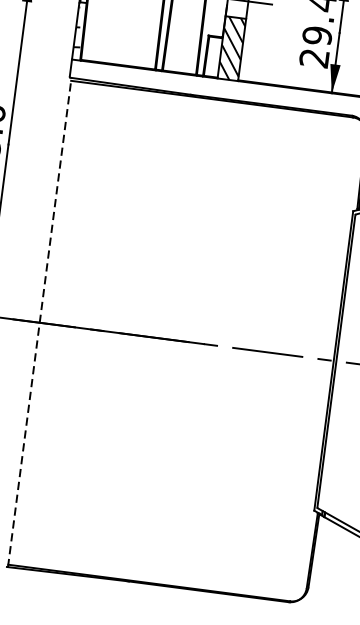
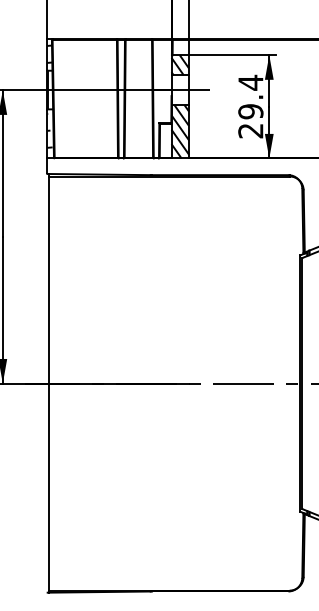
line: (39, 321) -> (48, 382), dashed -> solid

